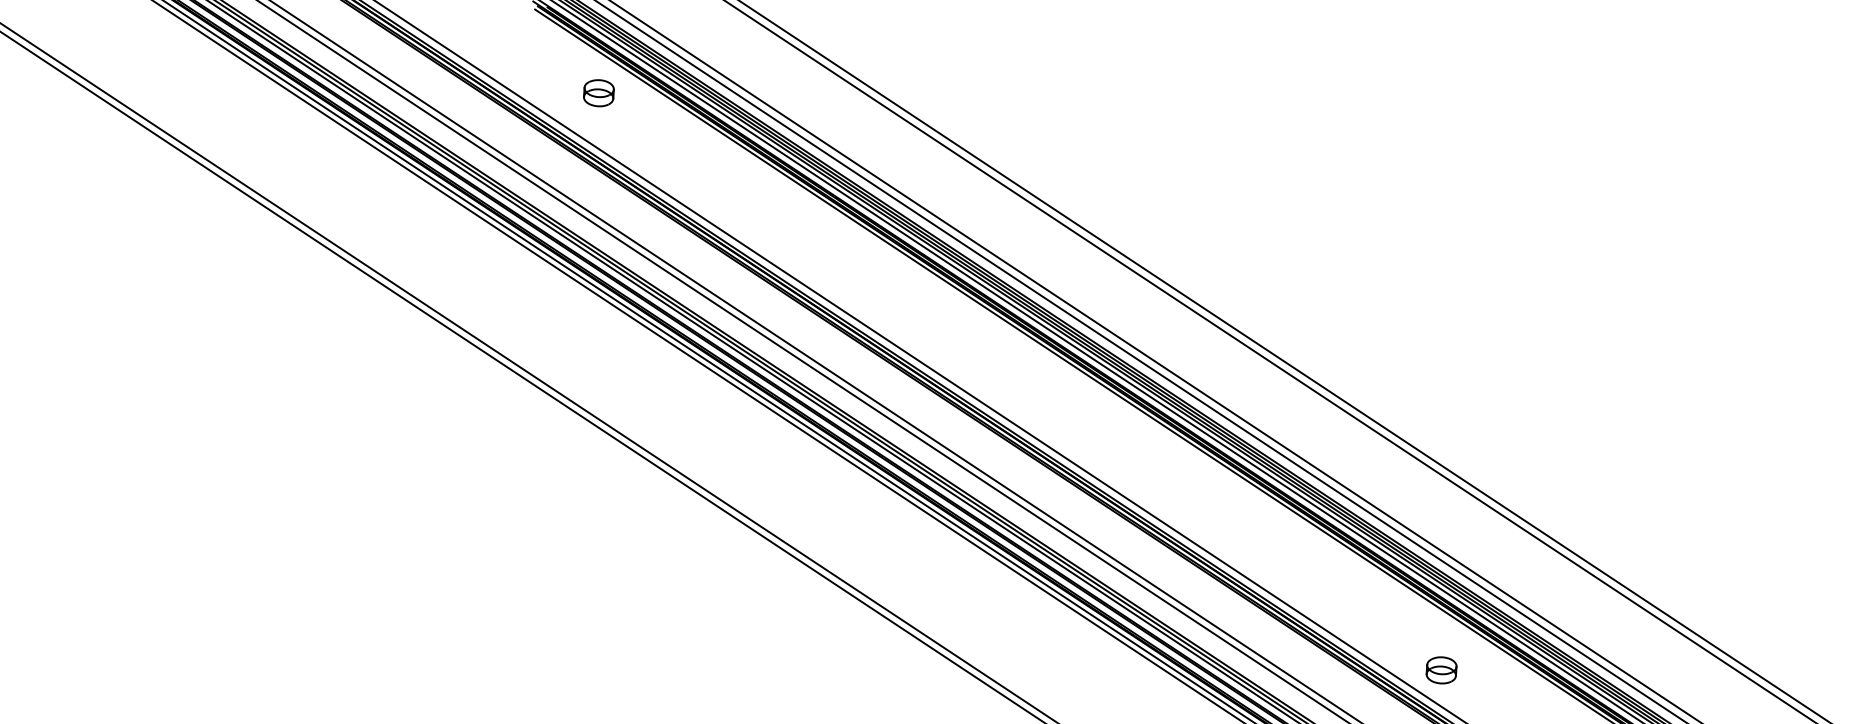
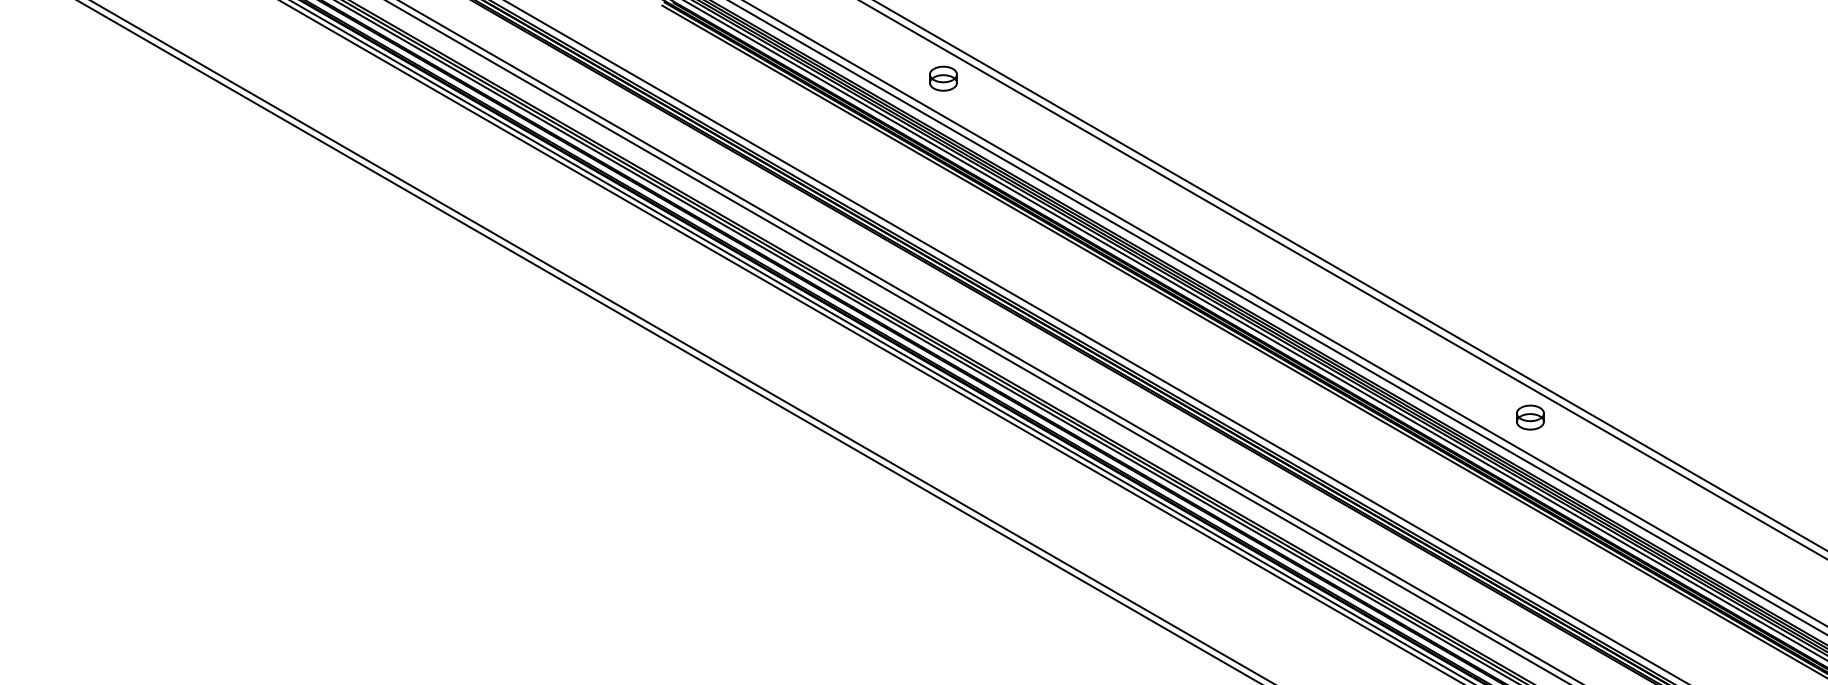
part: (598, 93) -> (943, 78), moved
part: (1441, 670) -> (1530, 417), moved

